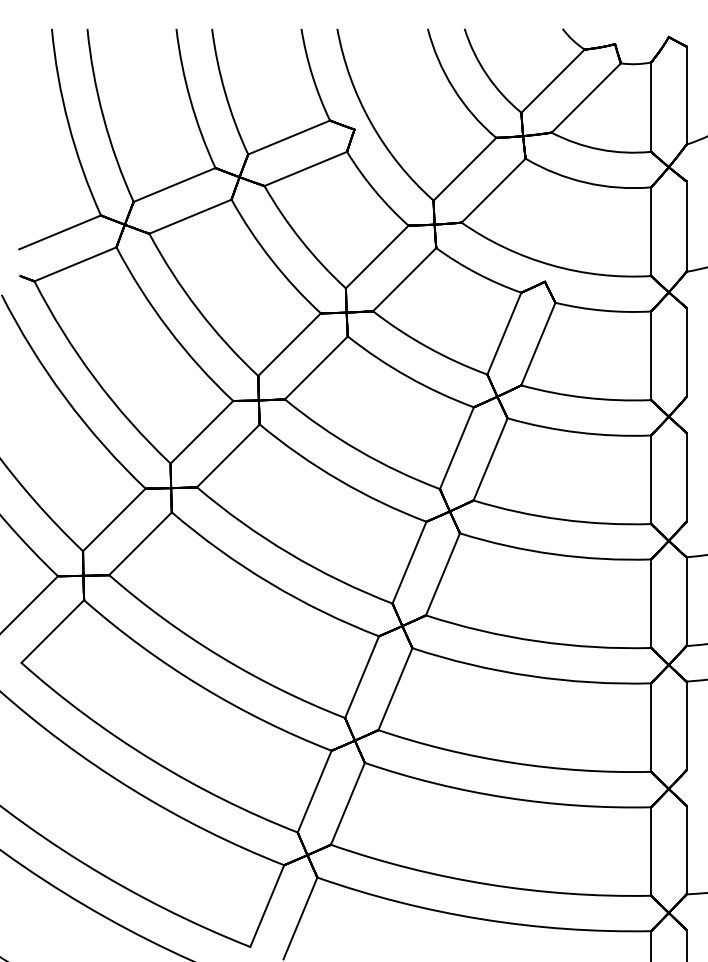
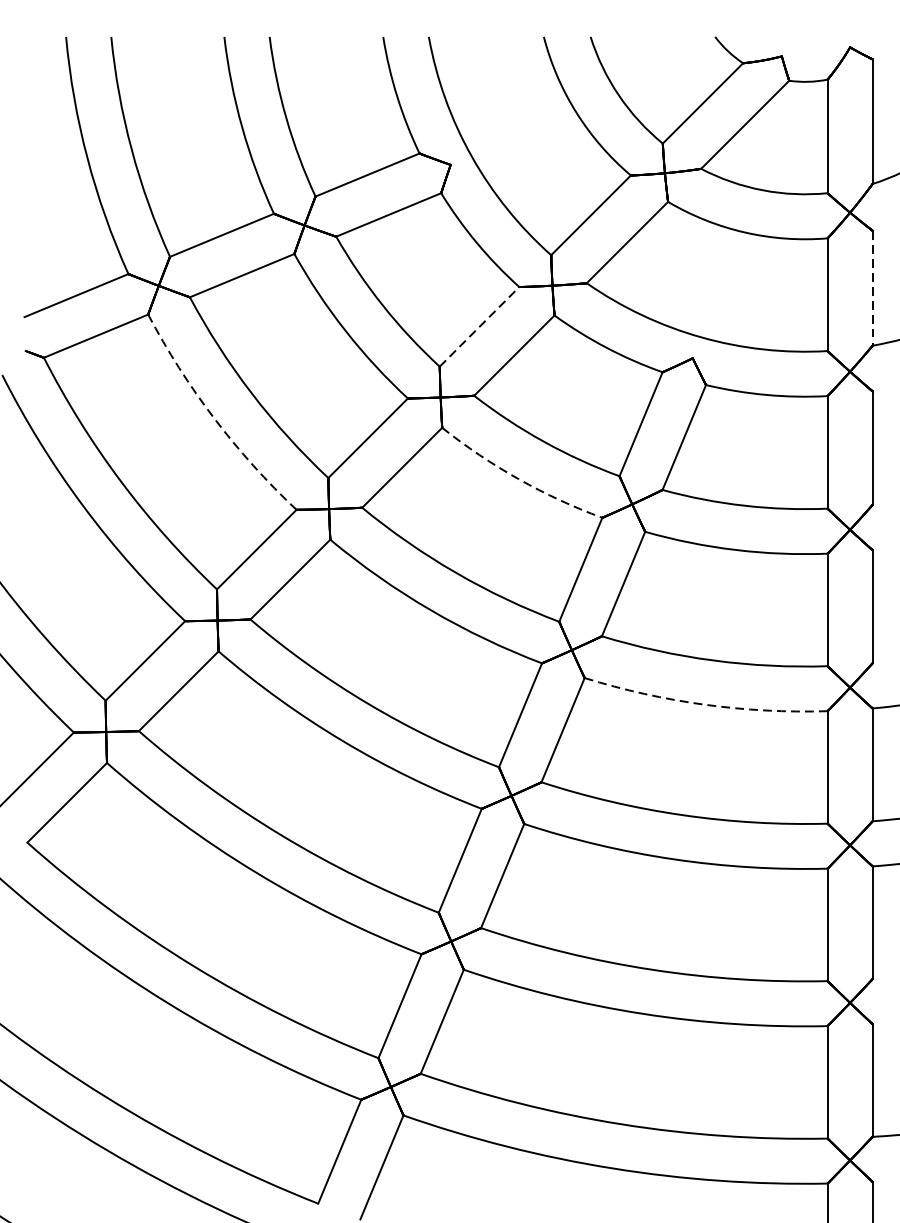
line: (686, 227) -> (872, 289), solid -> dashed
line: (377, 256) -> (479, 326), solid -> dashed
arc: (168, 329) -> (214, 418), solid -> dashed
arc: (408, 376) -> (519, 478), solid -> dashed
arc: (554, 554) -> (704, 704), solid -> dashed

